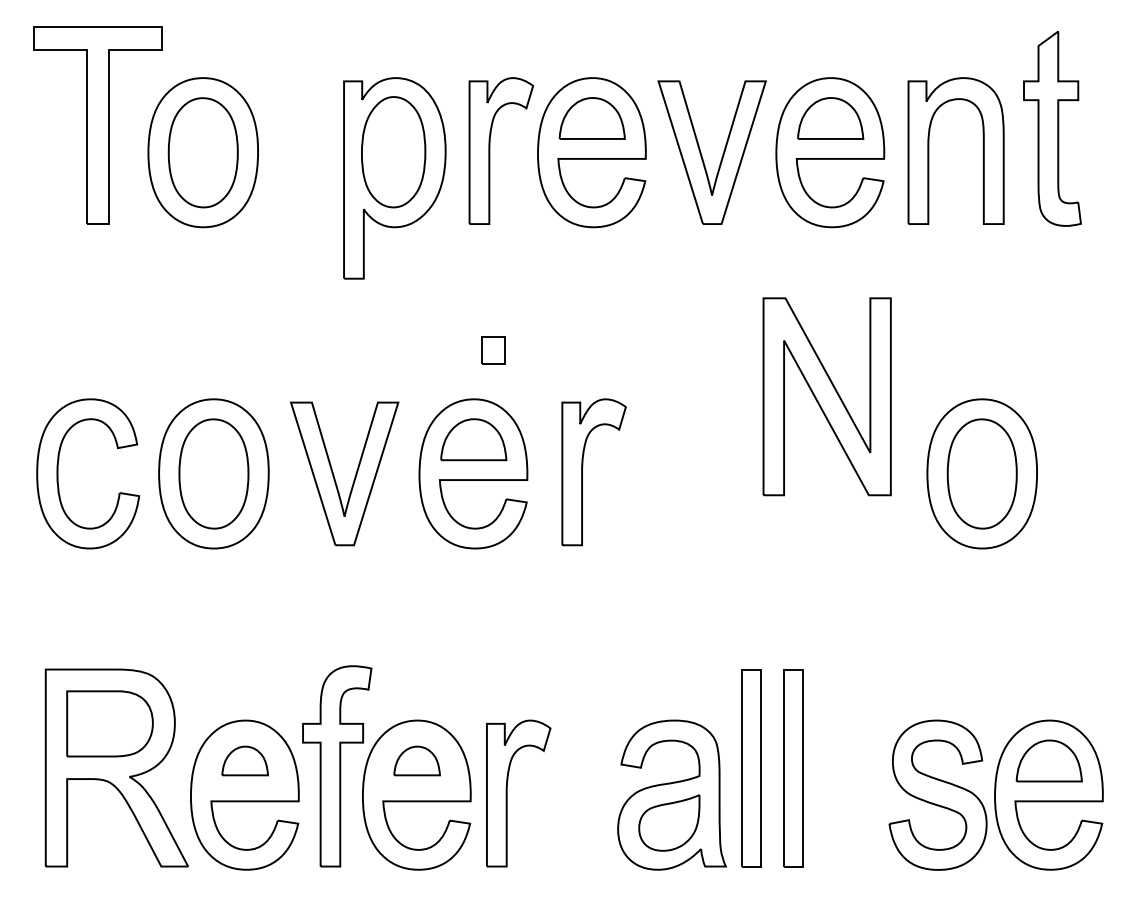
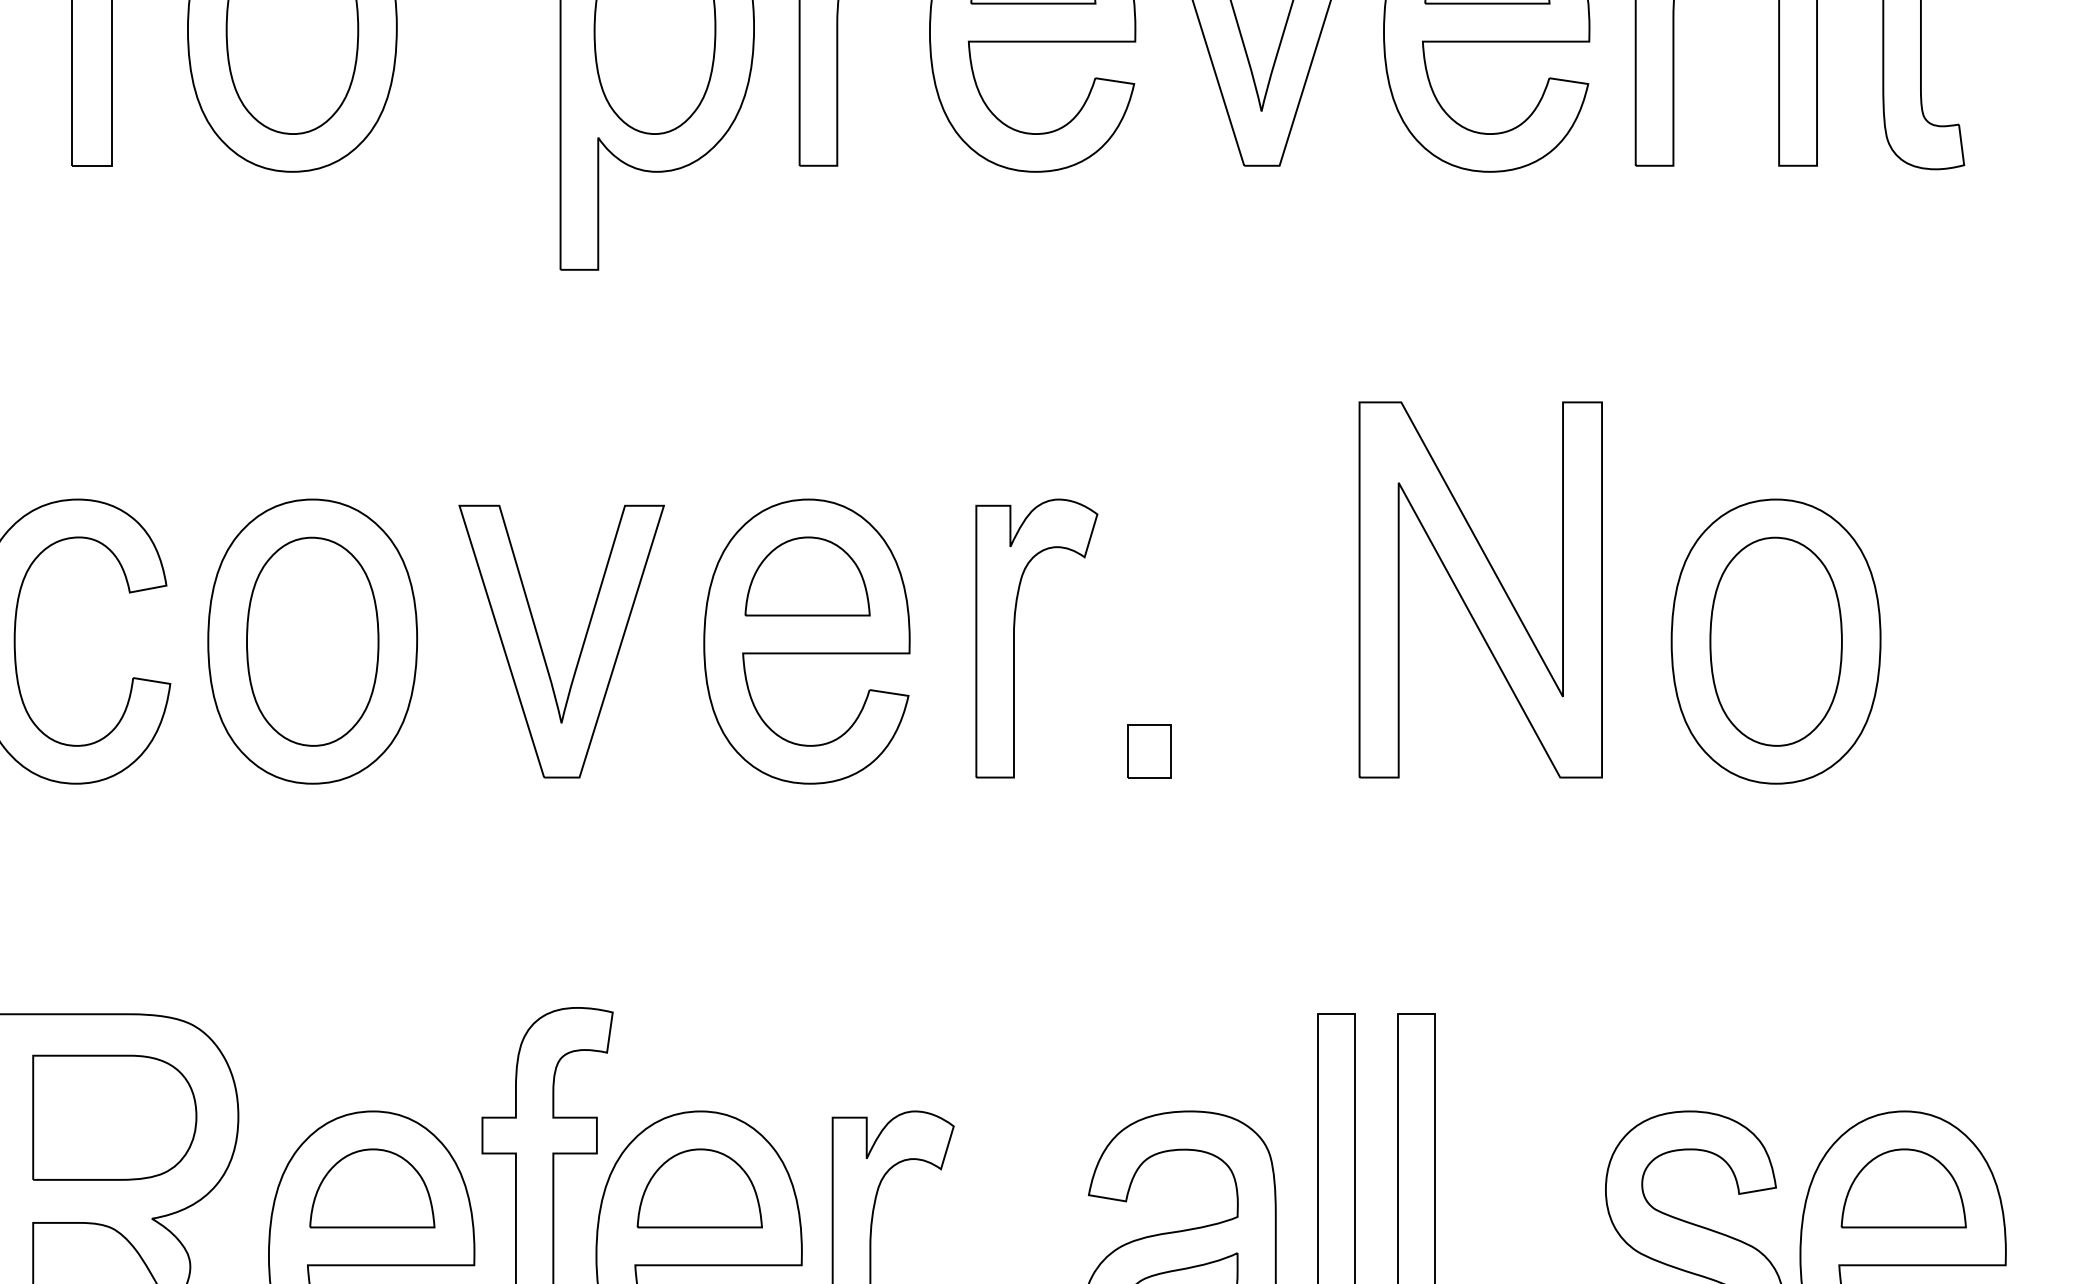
part: (493, 350) -> (1149, 751), moved
part: (826, 396) -> (1479, 589), moved
part: (244, 760) -> (370, 1187), size x1.43
part: (416, 760) -> (698, 1187), size x1.43

